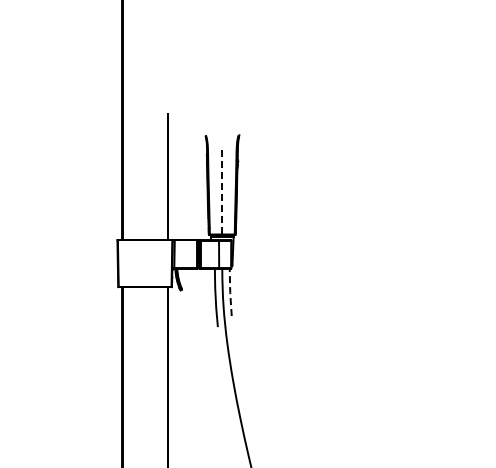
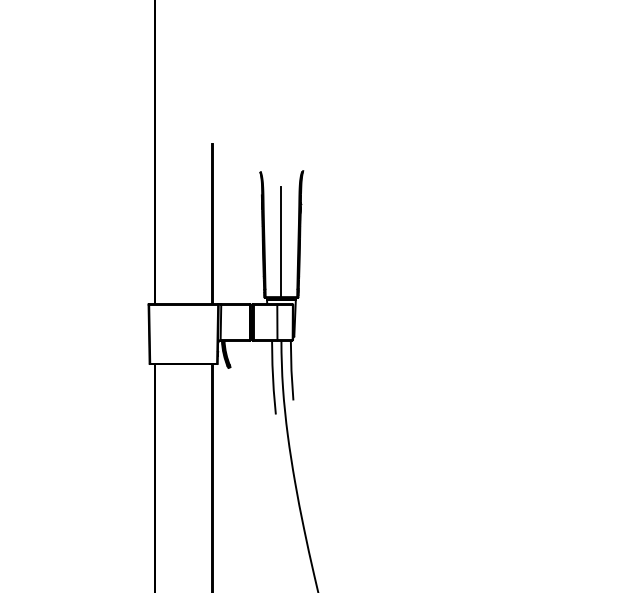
line: (222, 190) -> (281, 241), dashed -> solid
line: (230, 292) -> (291, 370), dashed -> solid

